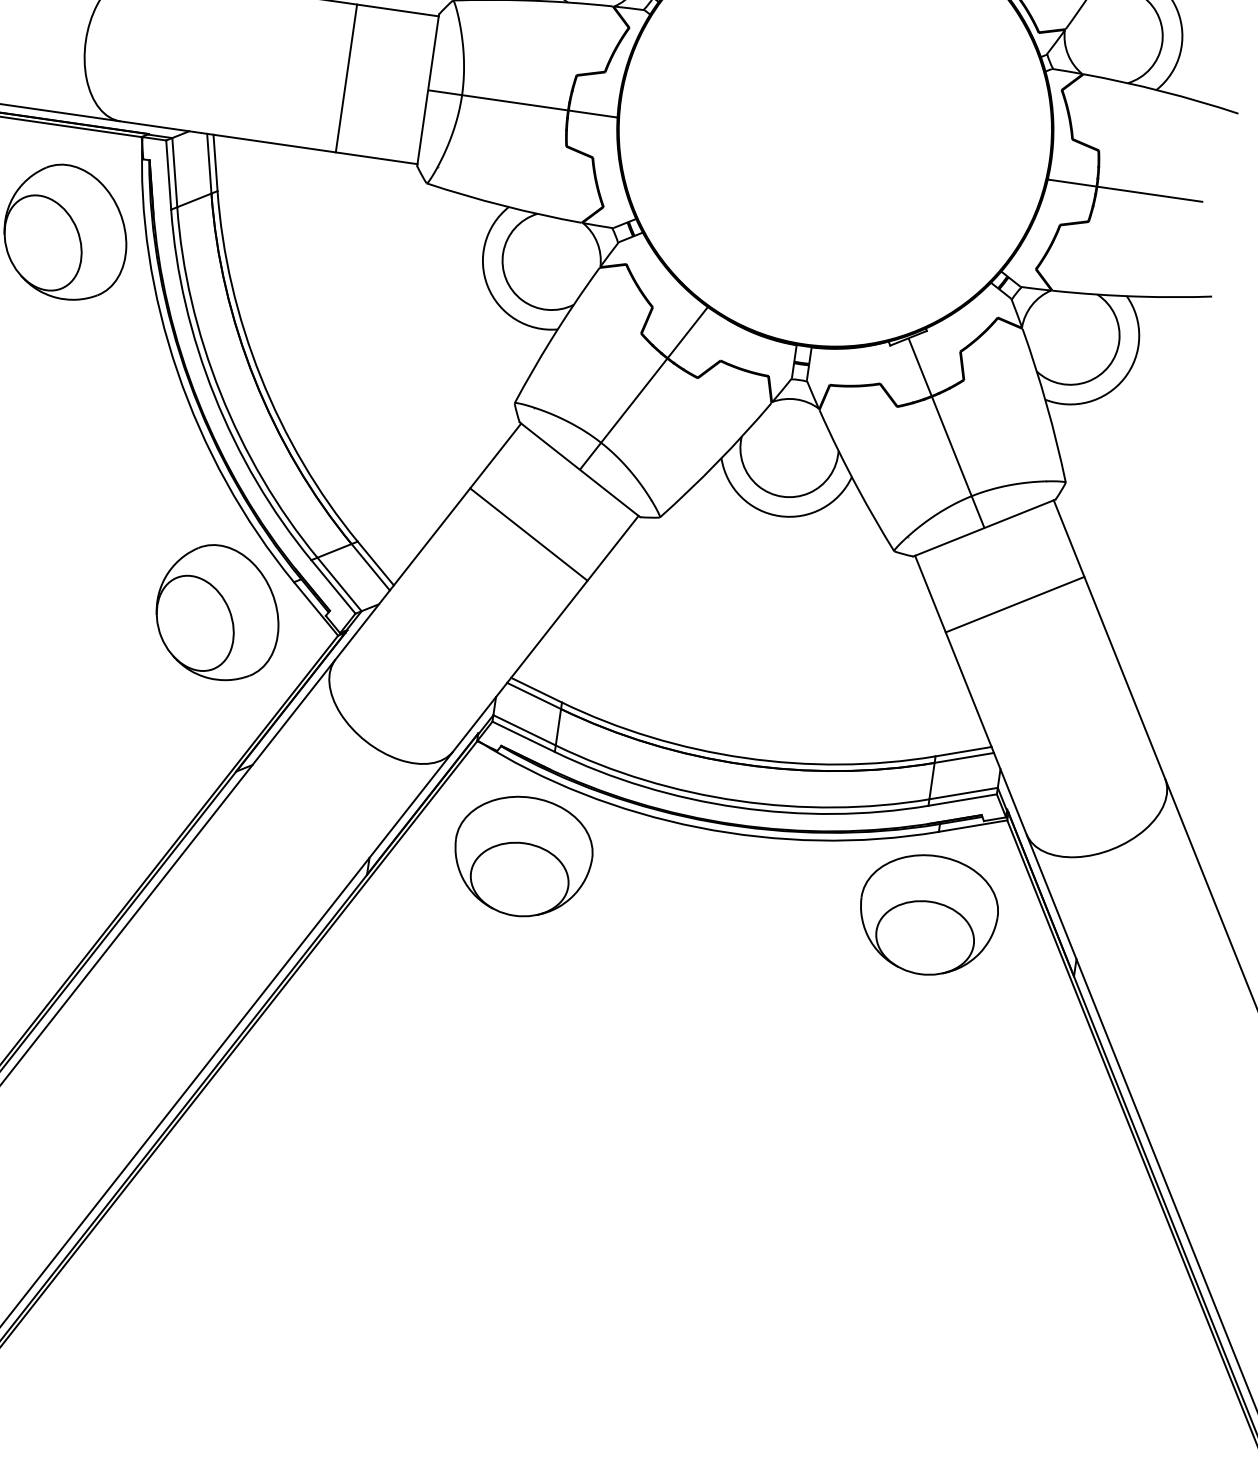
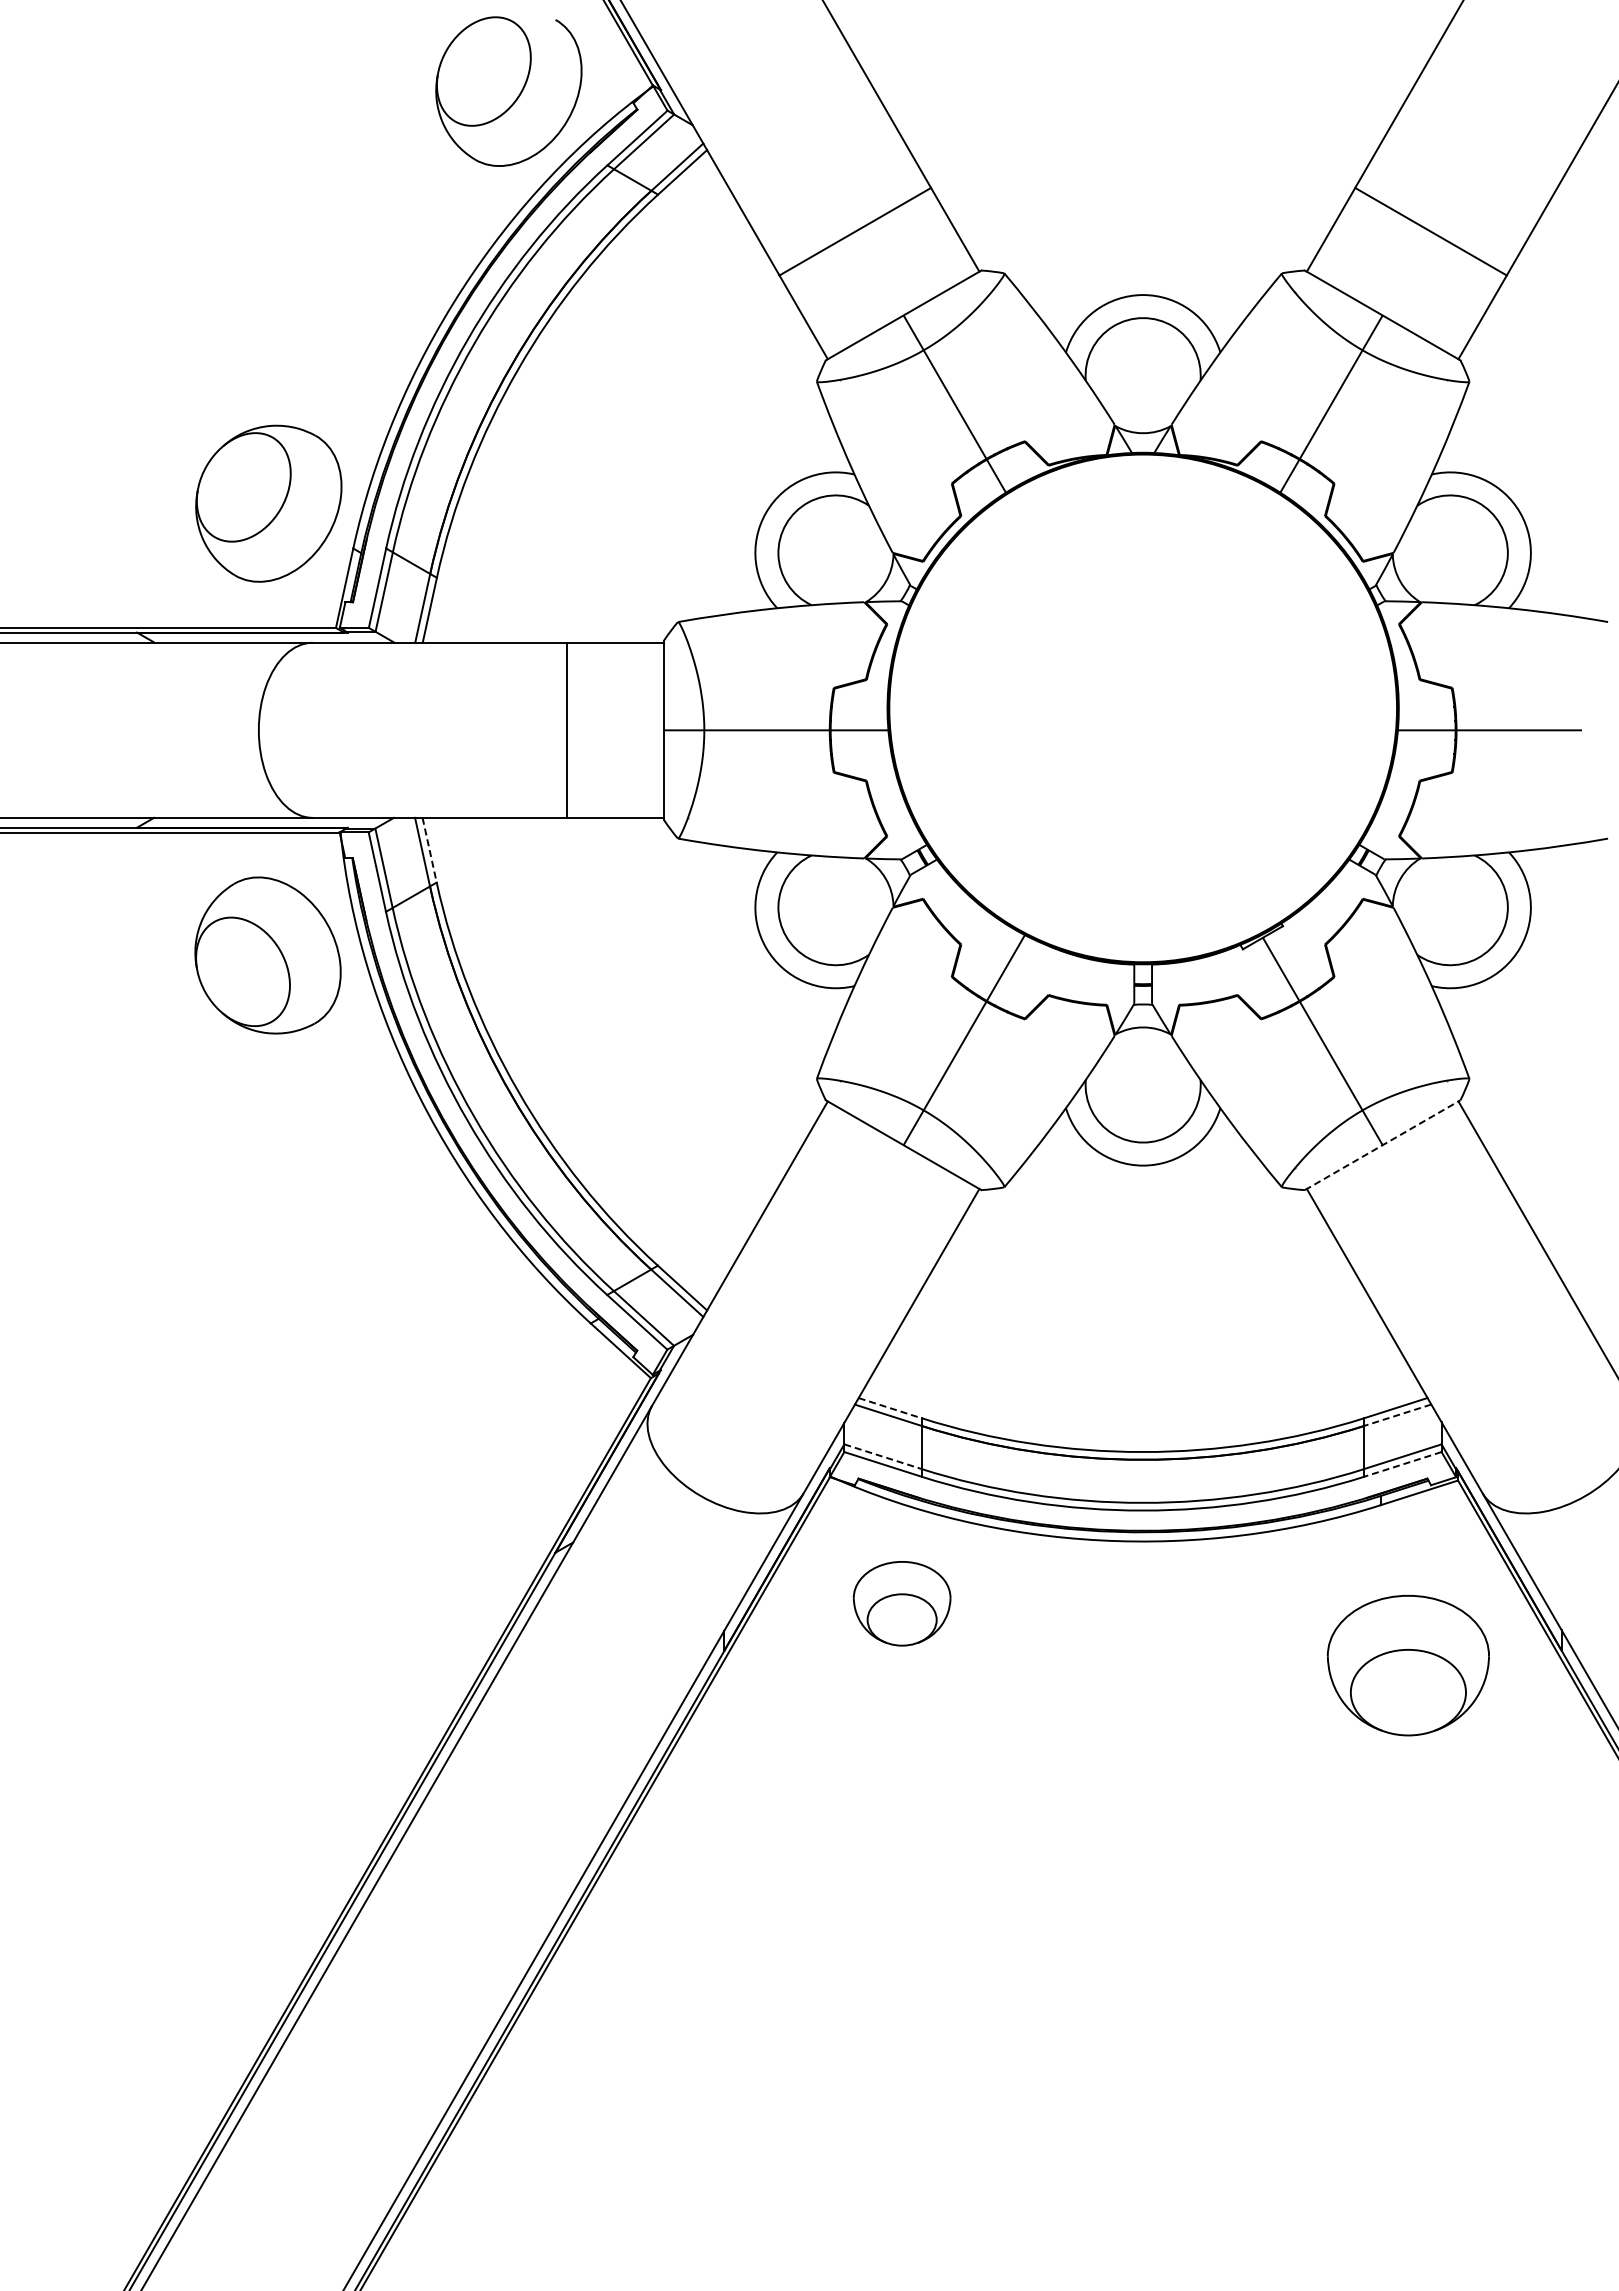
line: (215, 163) -> (429, 850), solid -> dashed
line: (984, 528) -> (1382, 1145), solid -> dashed
line: (529, 534) -> (855, 1228), removed
line: (1014, 604) -> (1430, 1228), removed
part: (217, 612) -> (507, 1371), removed
line: (536, 690) -> (890, 1408), solid -> dashed
line: (525, 730) -> (883, 1456), solid -> dashed
line: (964, 758) -> (1397, 1415), solid -> dashed
line: (962, 800) -> (1402, 1464), solid -> dashed
part: (522, 856) -> (901, 1603), size x0.6
part: (927, 914) -> (1407, 1665), moved

